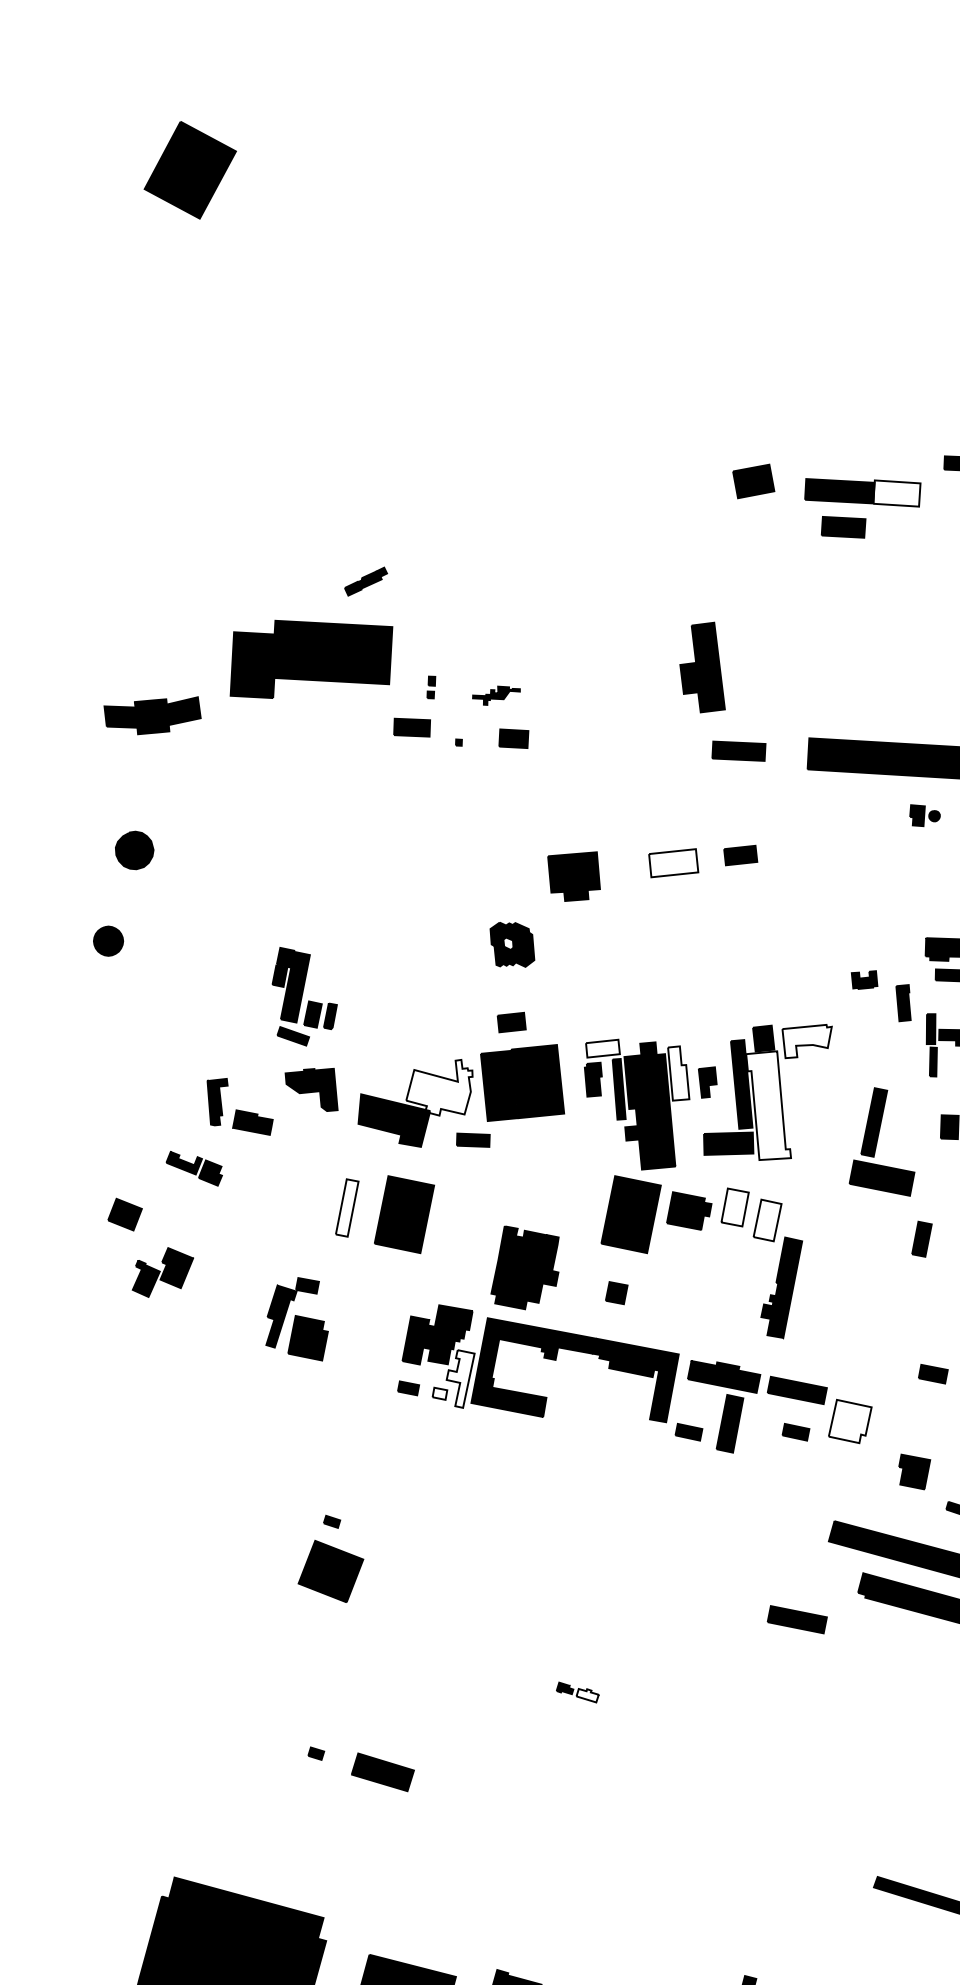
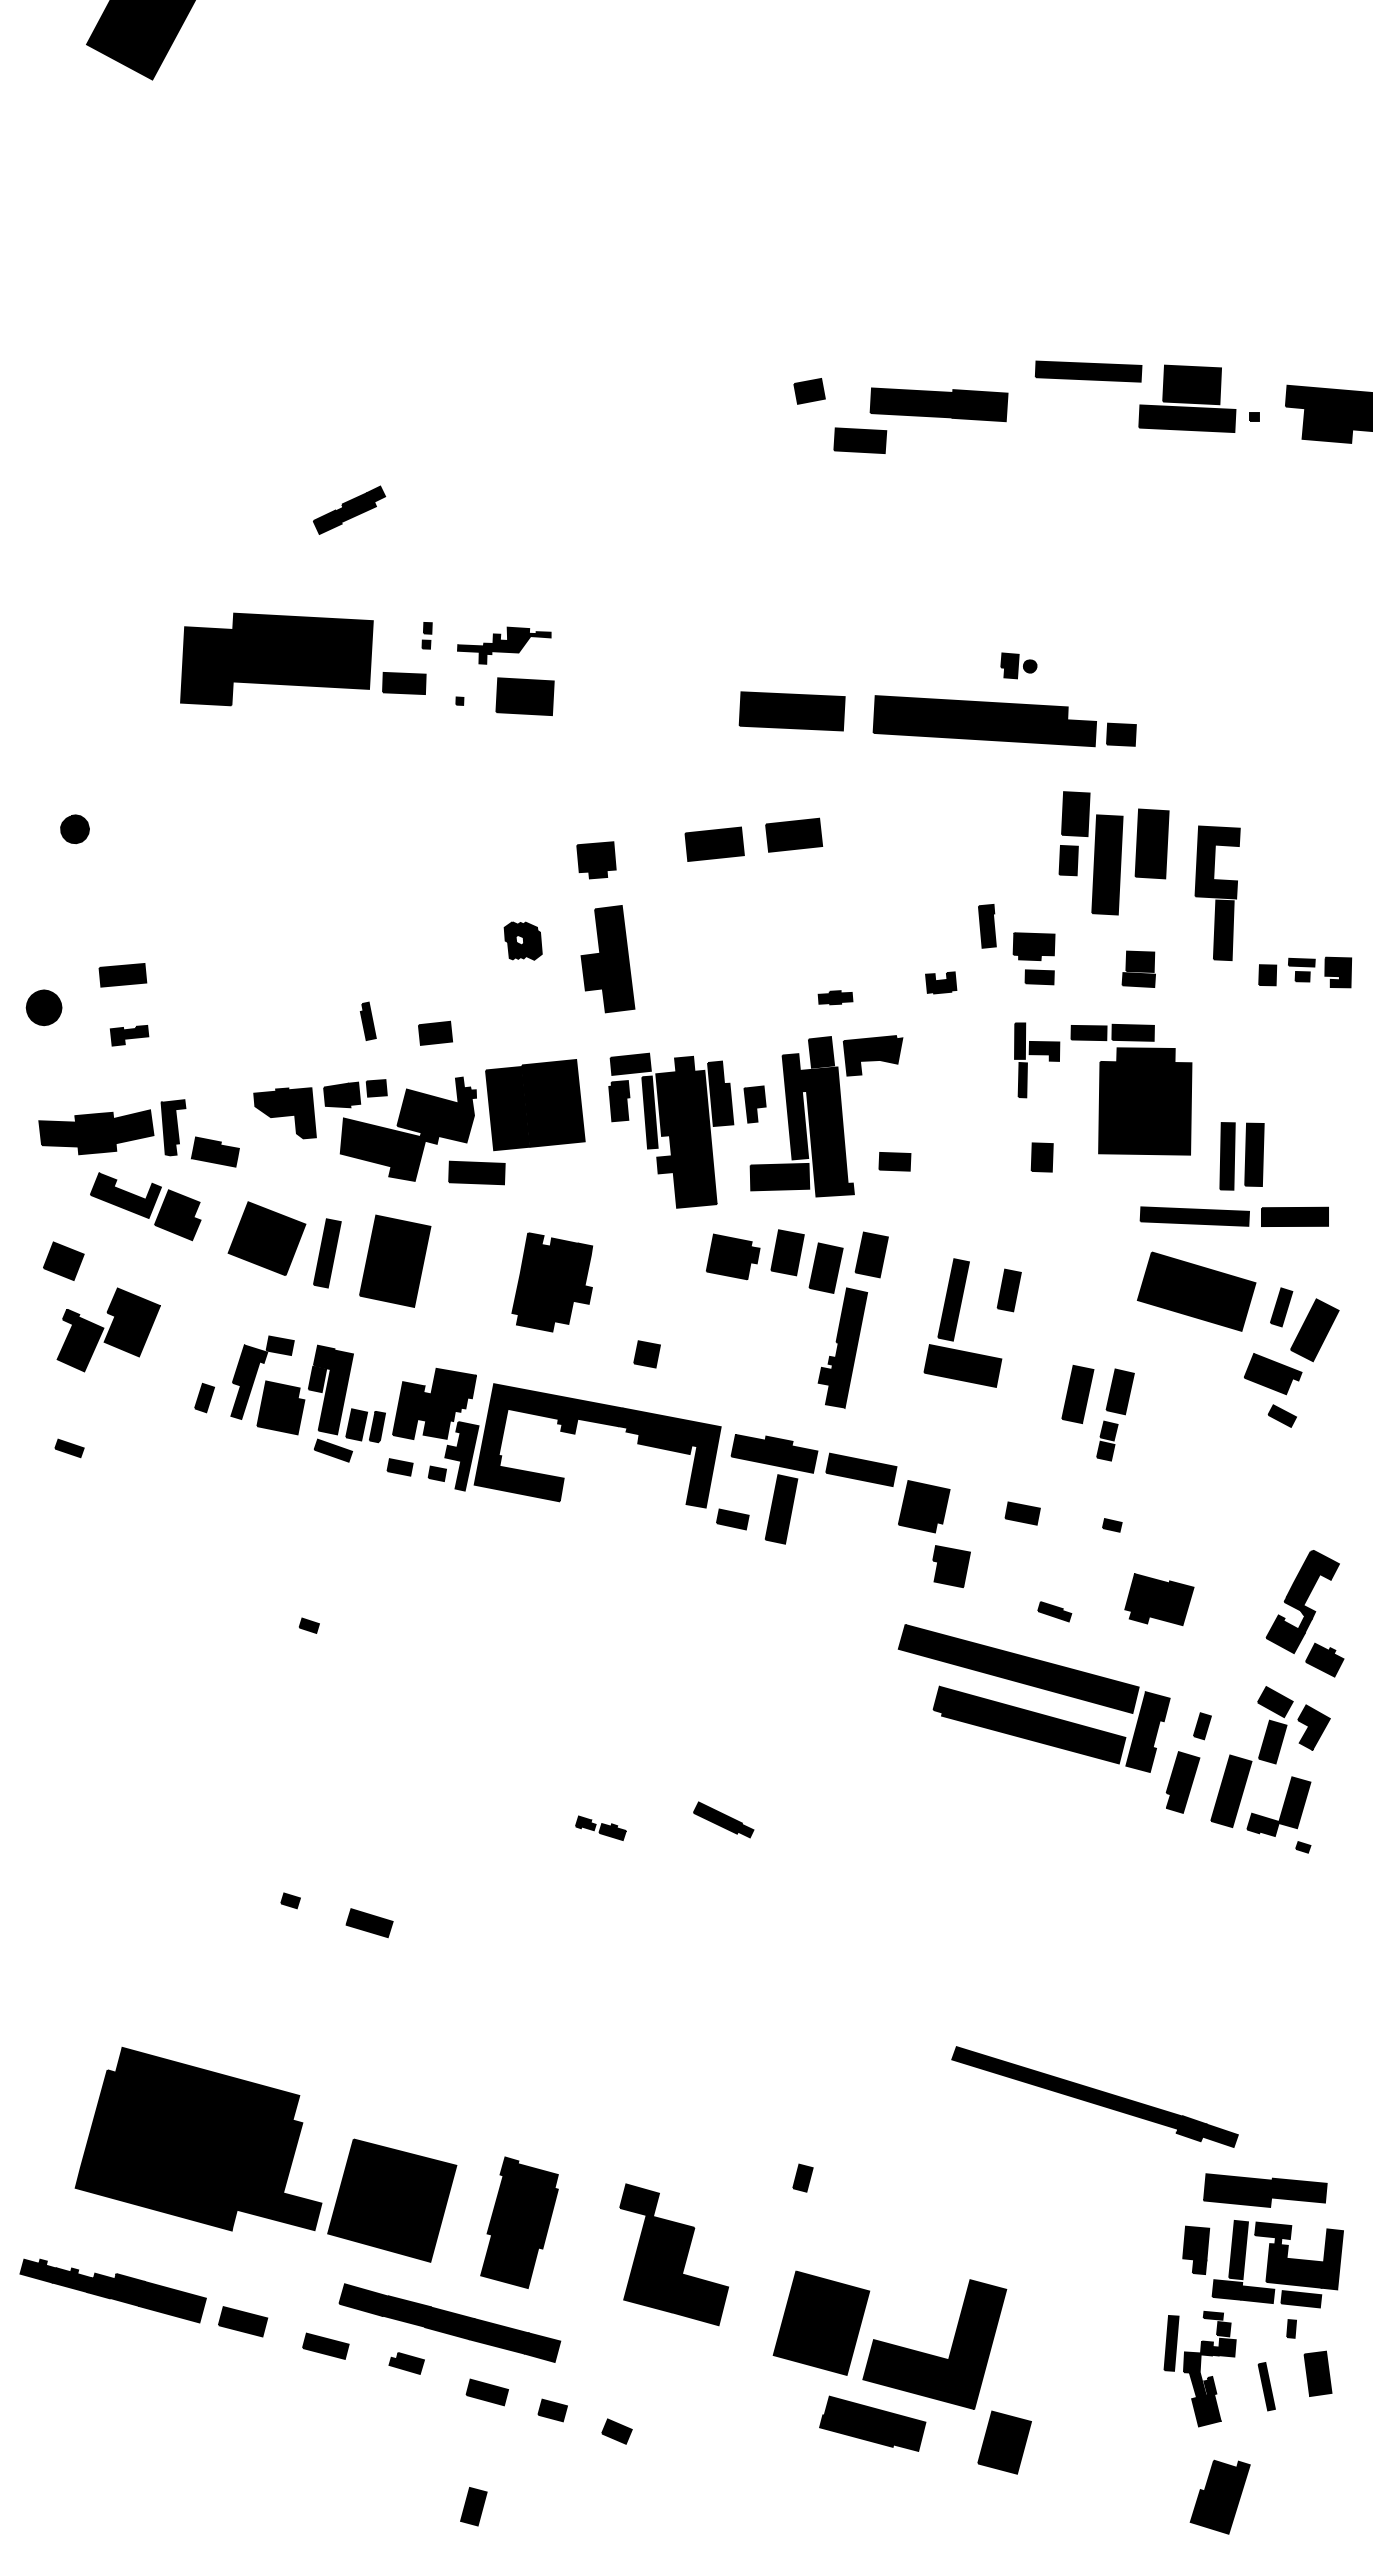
part: (753, 481) -> (809, 391), size x0.62
fill: (896, 493) -> (979, 405), added
part: (843, 527) -> (860, 440), moved
part: (365, 581) -> (349, 509), size x1.43
part: (311, 659) -> (276, 659), moved
part: (702, 667) -> (607, 959), moved
part: (496, 695) -> (504, 645), size x1.67
part: (152, 715) -> (96, 1132), moved
part: (513, 738) -> (524, 696), size x1.67
part: (738, 751) -> (791, 711), size x1.67
part: (924, 815) -> (1018, 665), moved
part: (134, 850) -> (74, 829), size x0.62
part: (740, 854) -> (794, 834), size x1.43
fill: (673, 863) -> (714, 844), added
part: (574, 876) -> (596, 860), size x0.62
part: (108, 940) -> (43, 1007), moved
part: (511, 944) -> (522, 940), size x0.71
part: (174, 973) -> (122, 975), added
part: (775, 992) -> (835, 997), added
part: (304, 996) -> (346, 1403), moved
part: (903, 1003) -> (987, 926), moved
part: (381, 1011) -> (367, 1020), added
part: (511, 1021) -> (435, 1032), moved
part: (180, 1024) -> (129, 1035), added
fill: (806, 1041) -> (872, 1055), added
fill: (602, 1047) -> (630, 1063), added
part: (370, 1073) -> (355, 1093), added
fill: (678, 1073) -> (720, 1093), added
fill: (439, 1087) -> (436, 1110), added
fill: (767, 1105) -> (826, 1131), added
part: (825, 1130) -> (894, 1161), added
part: (472, 1139) -> (476, 1172), size x1.43
part: (881, 1141) -> (962, 1322), moved
part: (193, 1168) -> (145, 1206), size x1.67
fill: (735, 1207) -> (787, 1252), added
fill: (346, 1208) -> (326, 1253), added
part: (805, 1208) -> (871, 1254), added
part: (631, 1214) -> (664, 1260), removed
fill: (767, 1219) -> (825, 1267), added
part: (525, 1267) -> (552, 1282), moved
part: (162, 1272) -> (108, 1329), size x1.43
part: (243, 1329) -> (204, 1397), added
part: (129, 1372) -> (69, 1448), added
part: (933, 1374) -> (1022, 1513), moved
fill: (460, 1379) -> (461, 1456), added
fill: (440, 1393) -> (437, 1473), added
fill: (849, 1421) -> (923, 1506), added
part: (795, 1432) -> (859, 1519), removed
part: (914, 1471) -> (951, 1566), moved
part: (330, 1571) -> (266, 1238), moved
part: (797, 1619) -> (861, 1741), removed
part: (681, 1685) -> (723, 1819), added
fill: (587, 1696) -> (612, 1832), added
part: (382, 1772) -> (369, 1923), size x0.62

